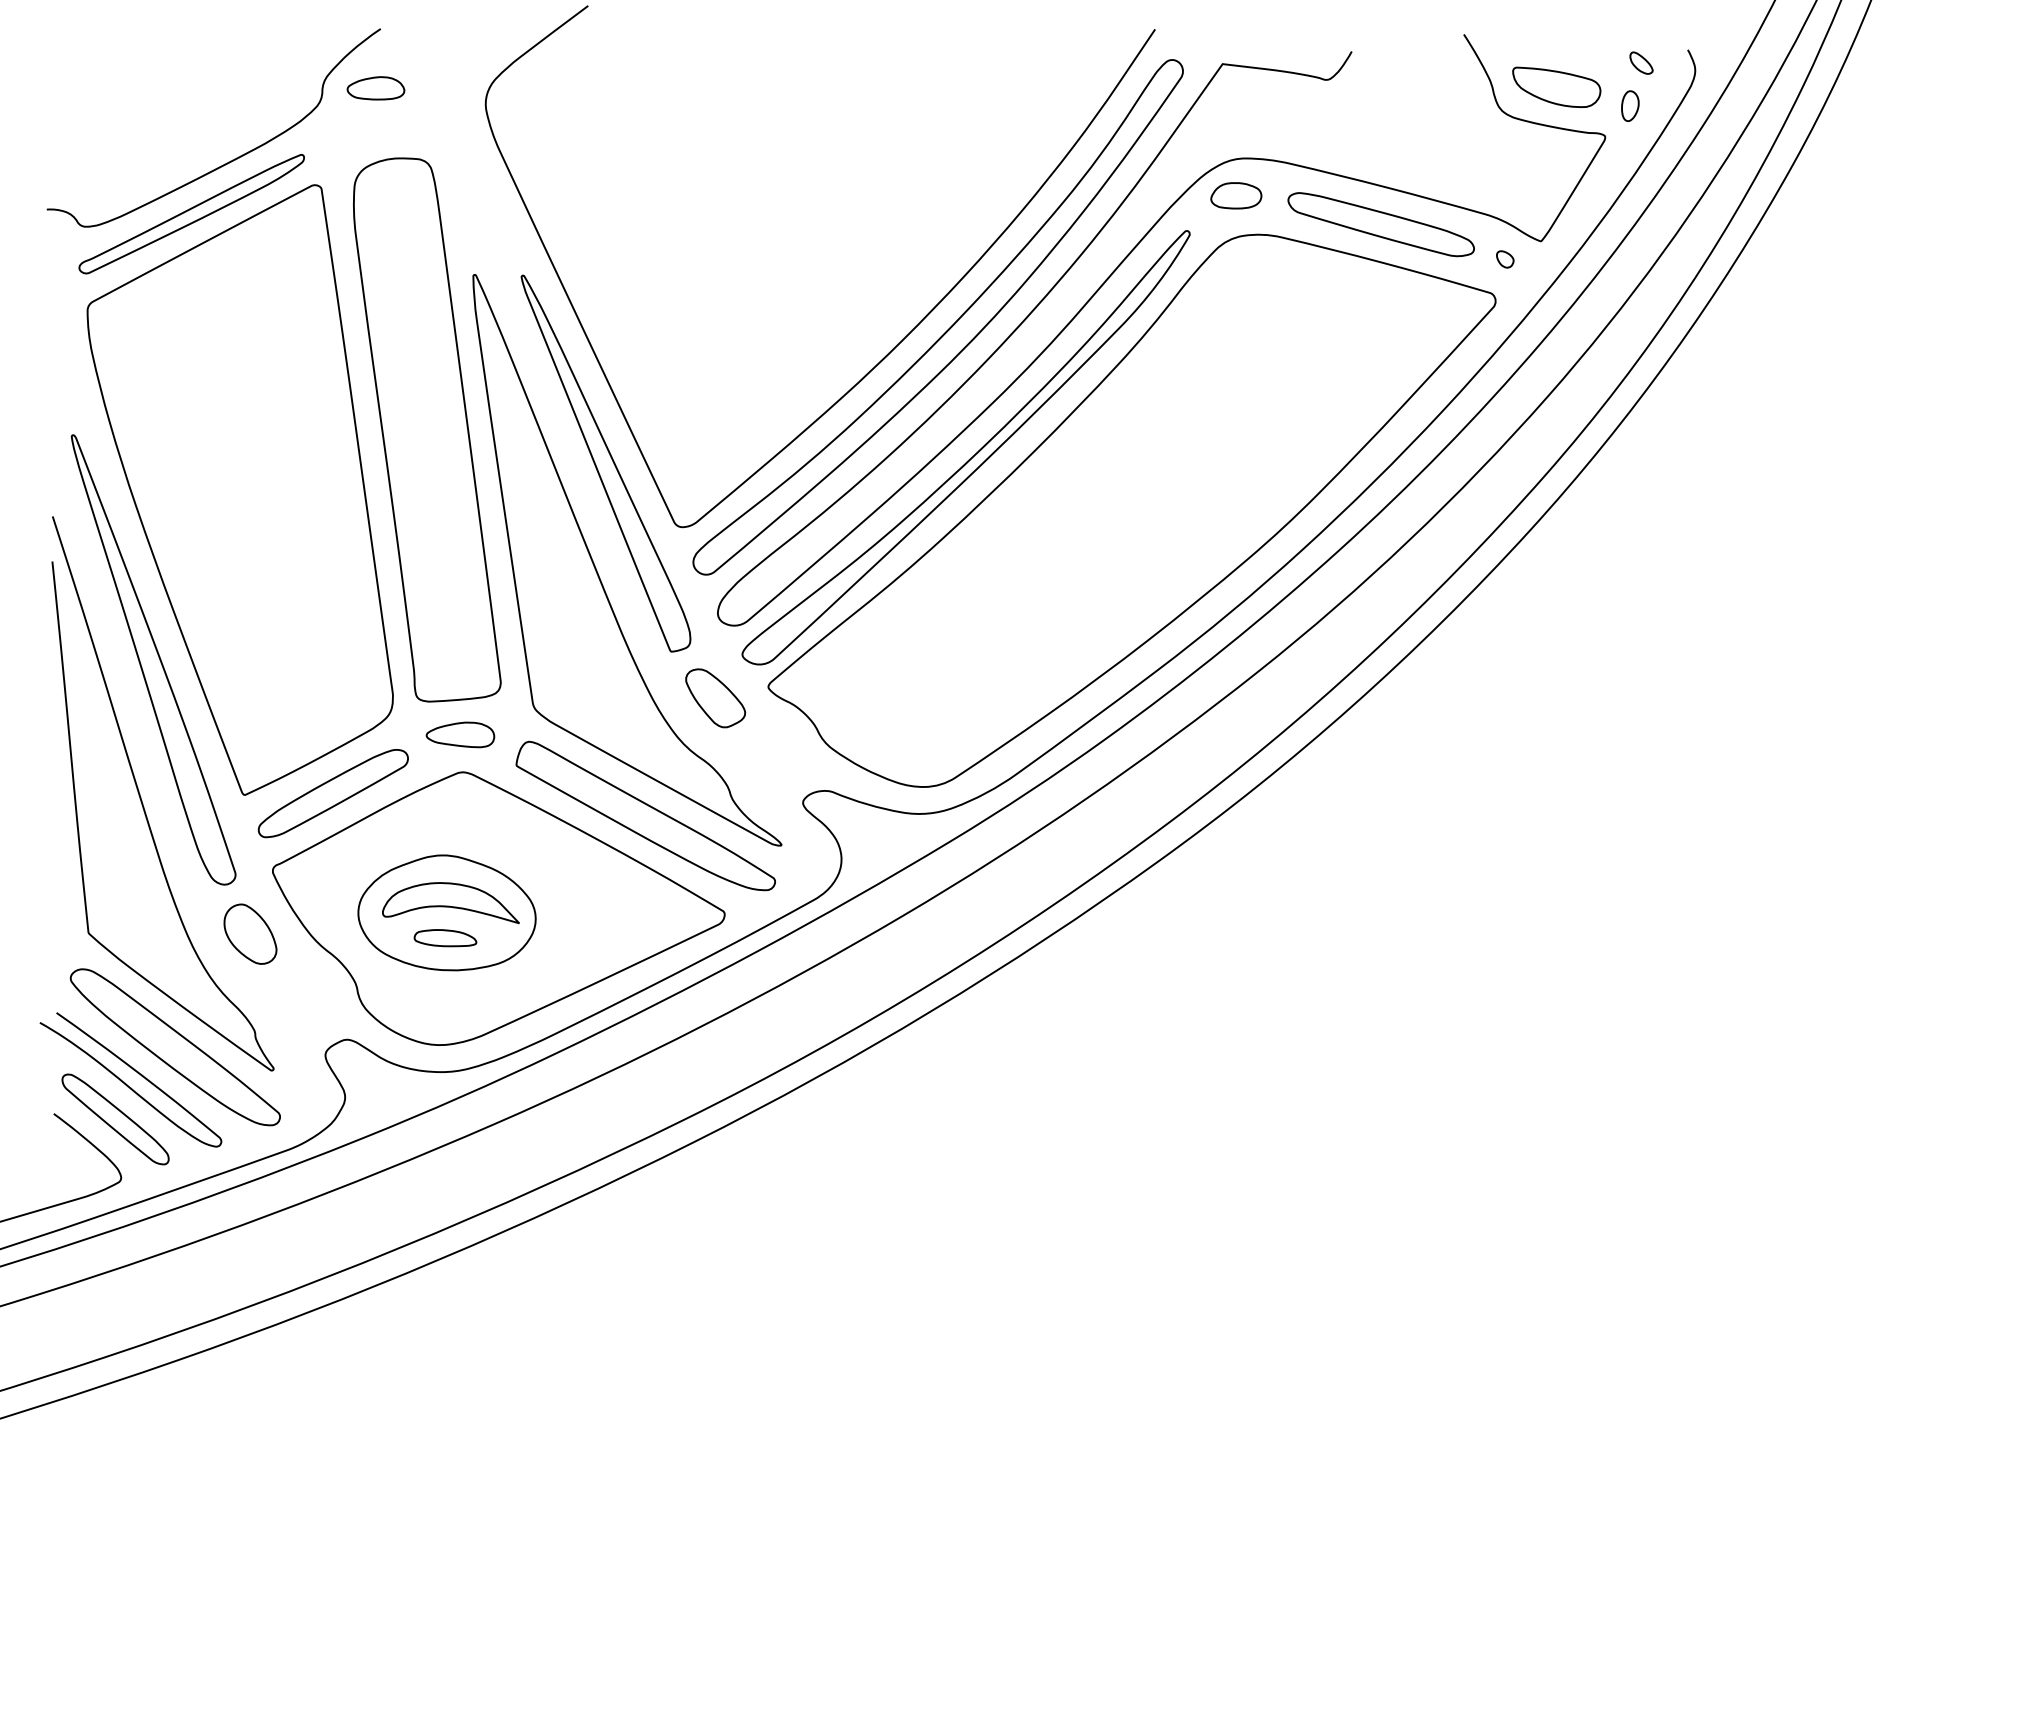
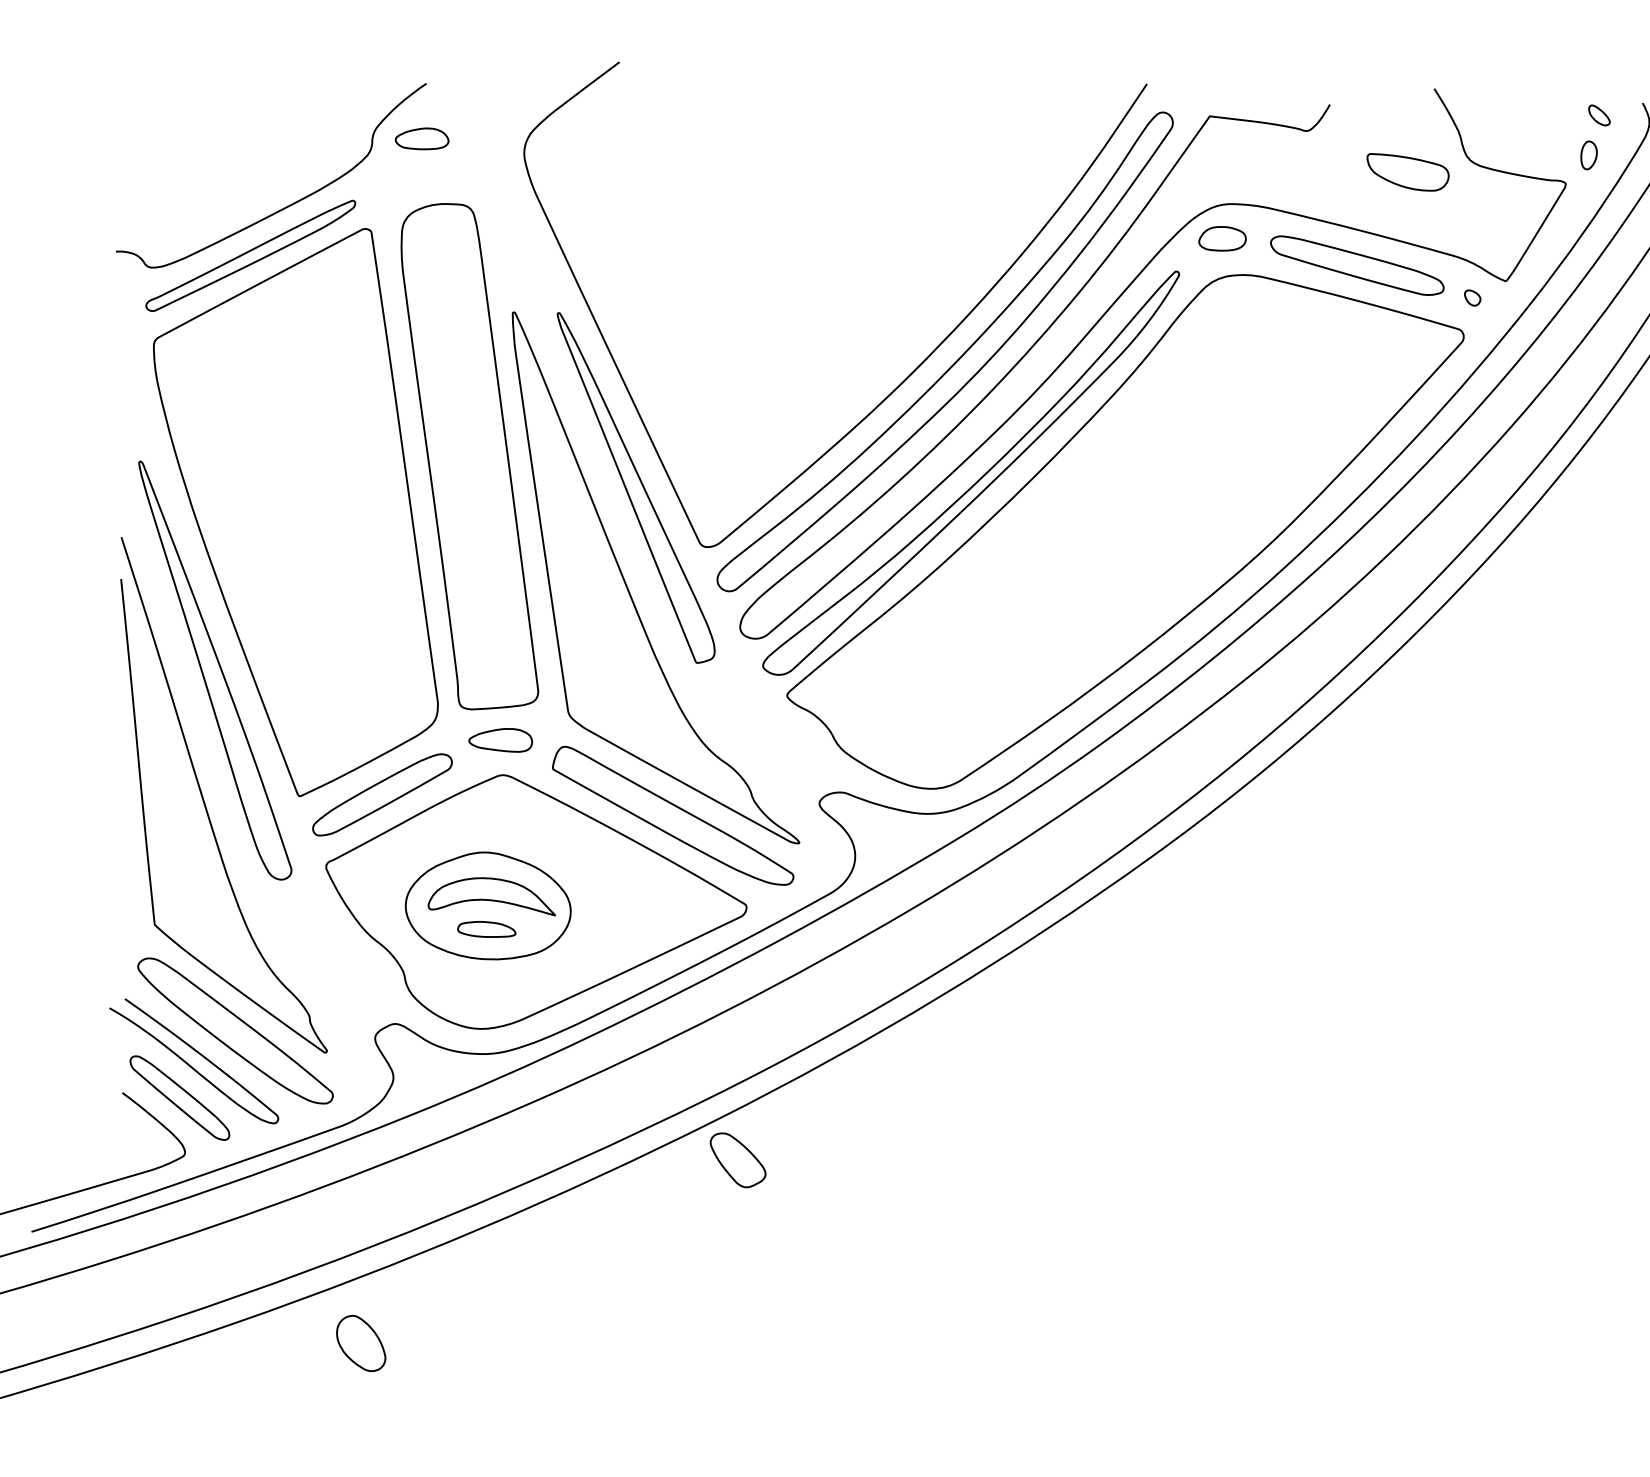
part: (1556, 86) -> (1407, 171), moved
part: (715, 698) -> (737, 1160), moved
part: (250, 933) -> (361, 1342), moved

